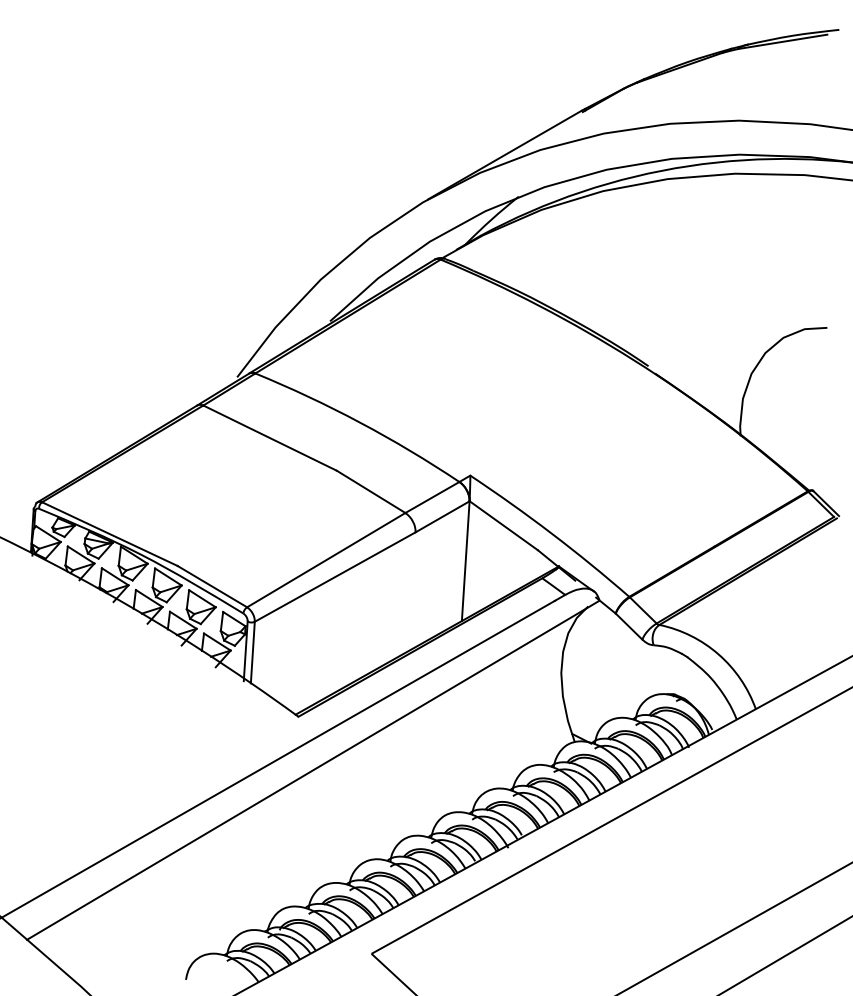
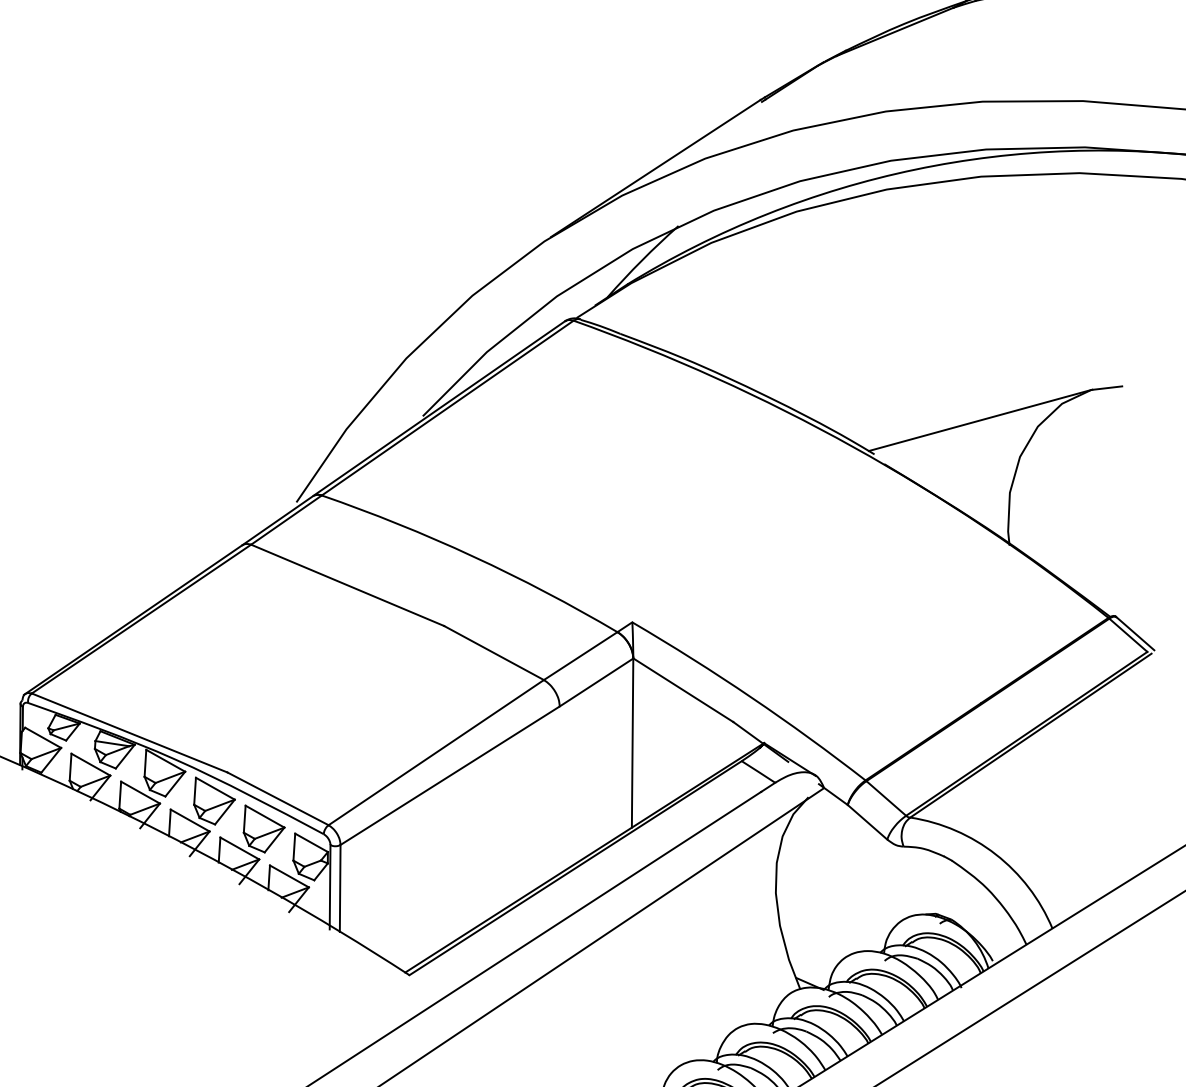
line: (724, 346) -> (979, 420), added

